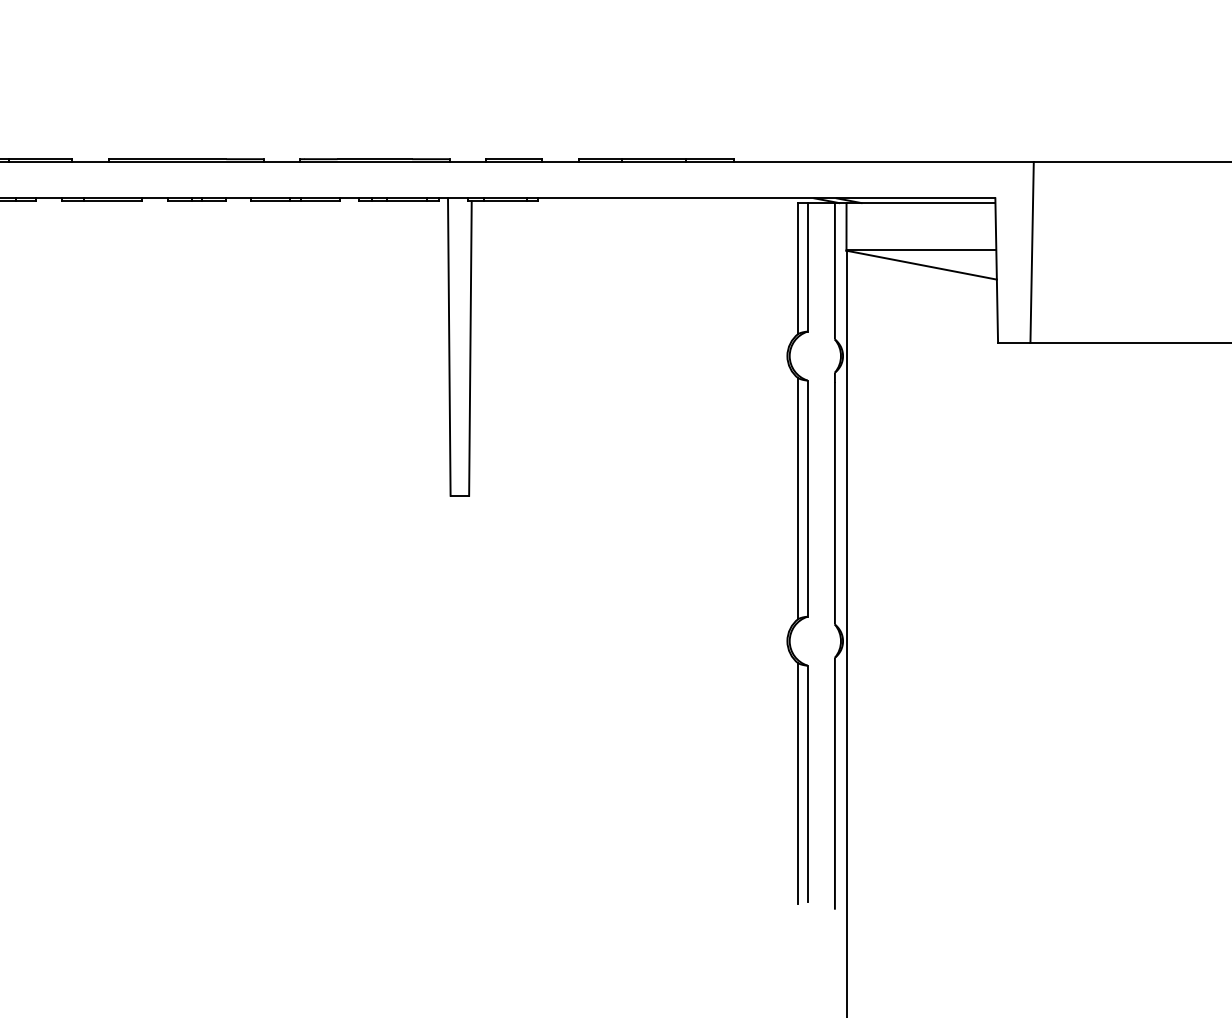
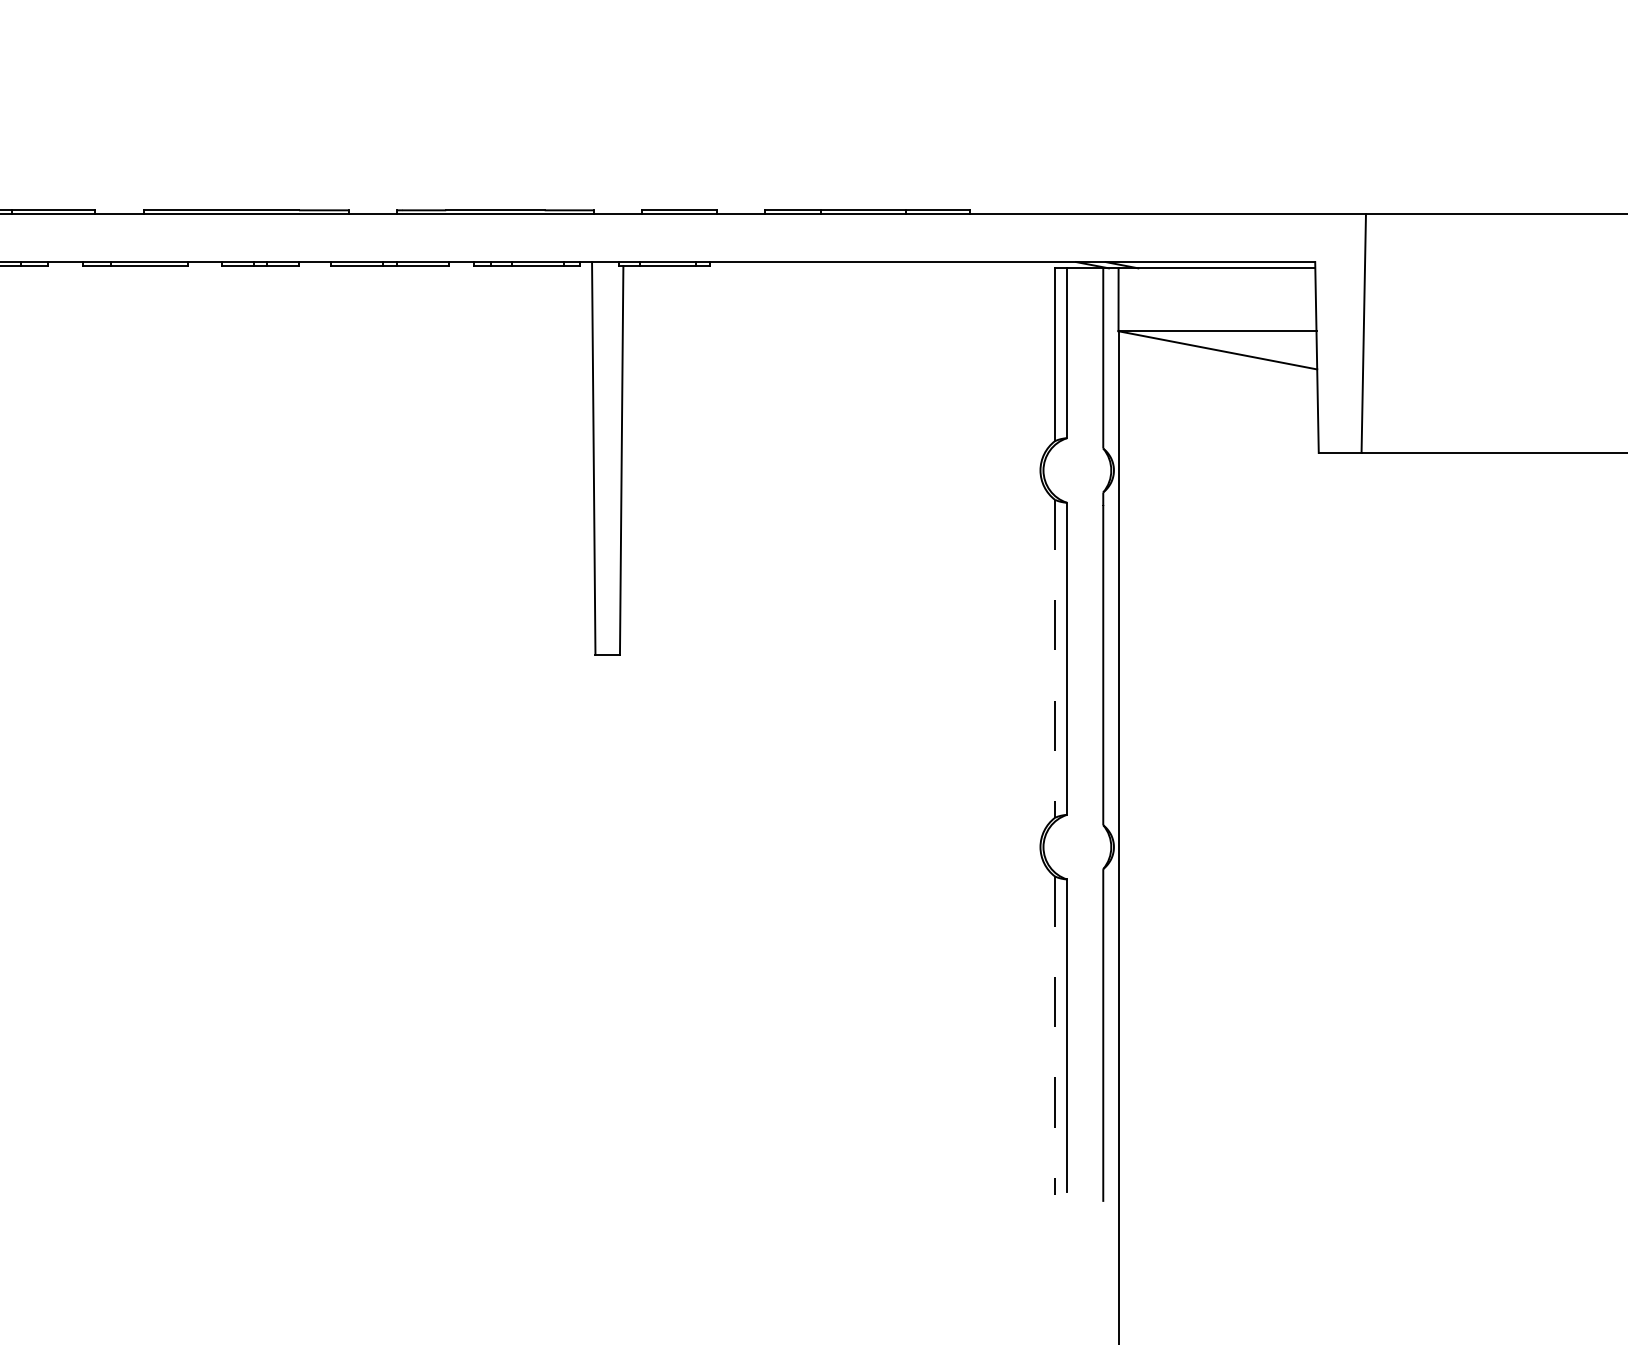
line: (798, 499) -> (1054, 659), solid -> dashed
line: (798, 783) -> (1054, 1035), solid -> dashed

